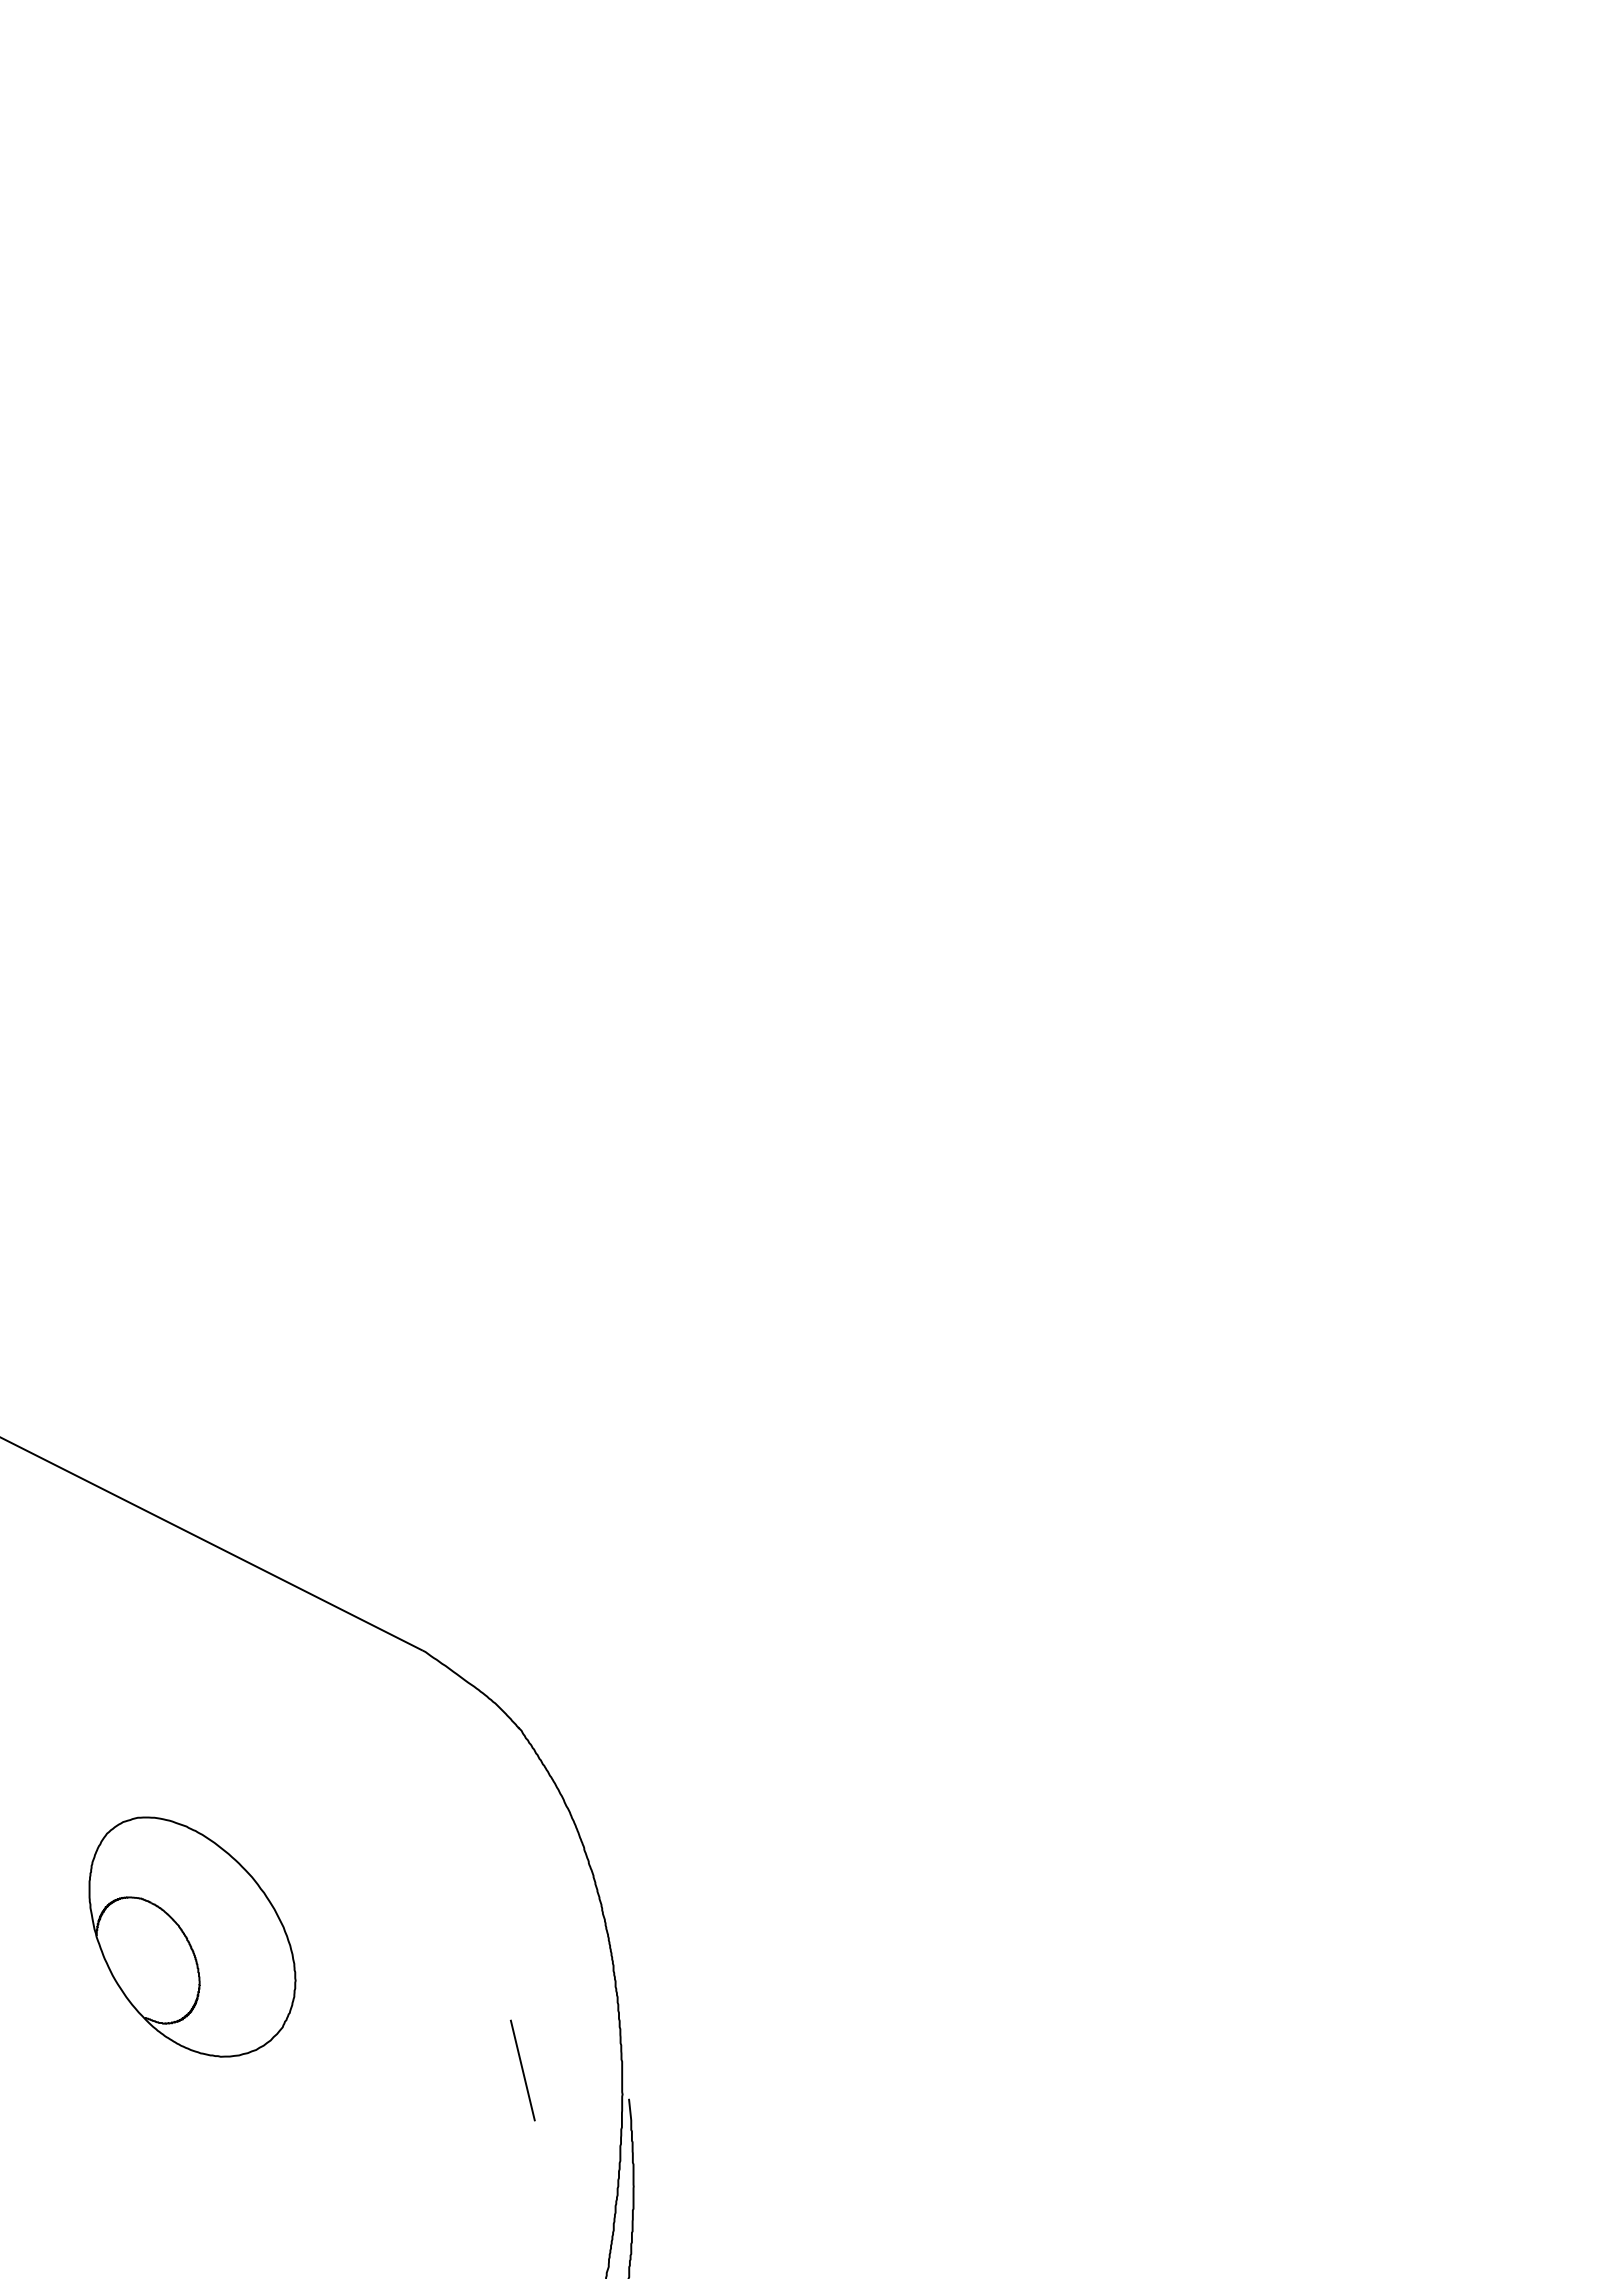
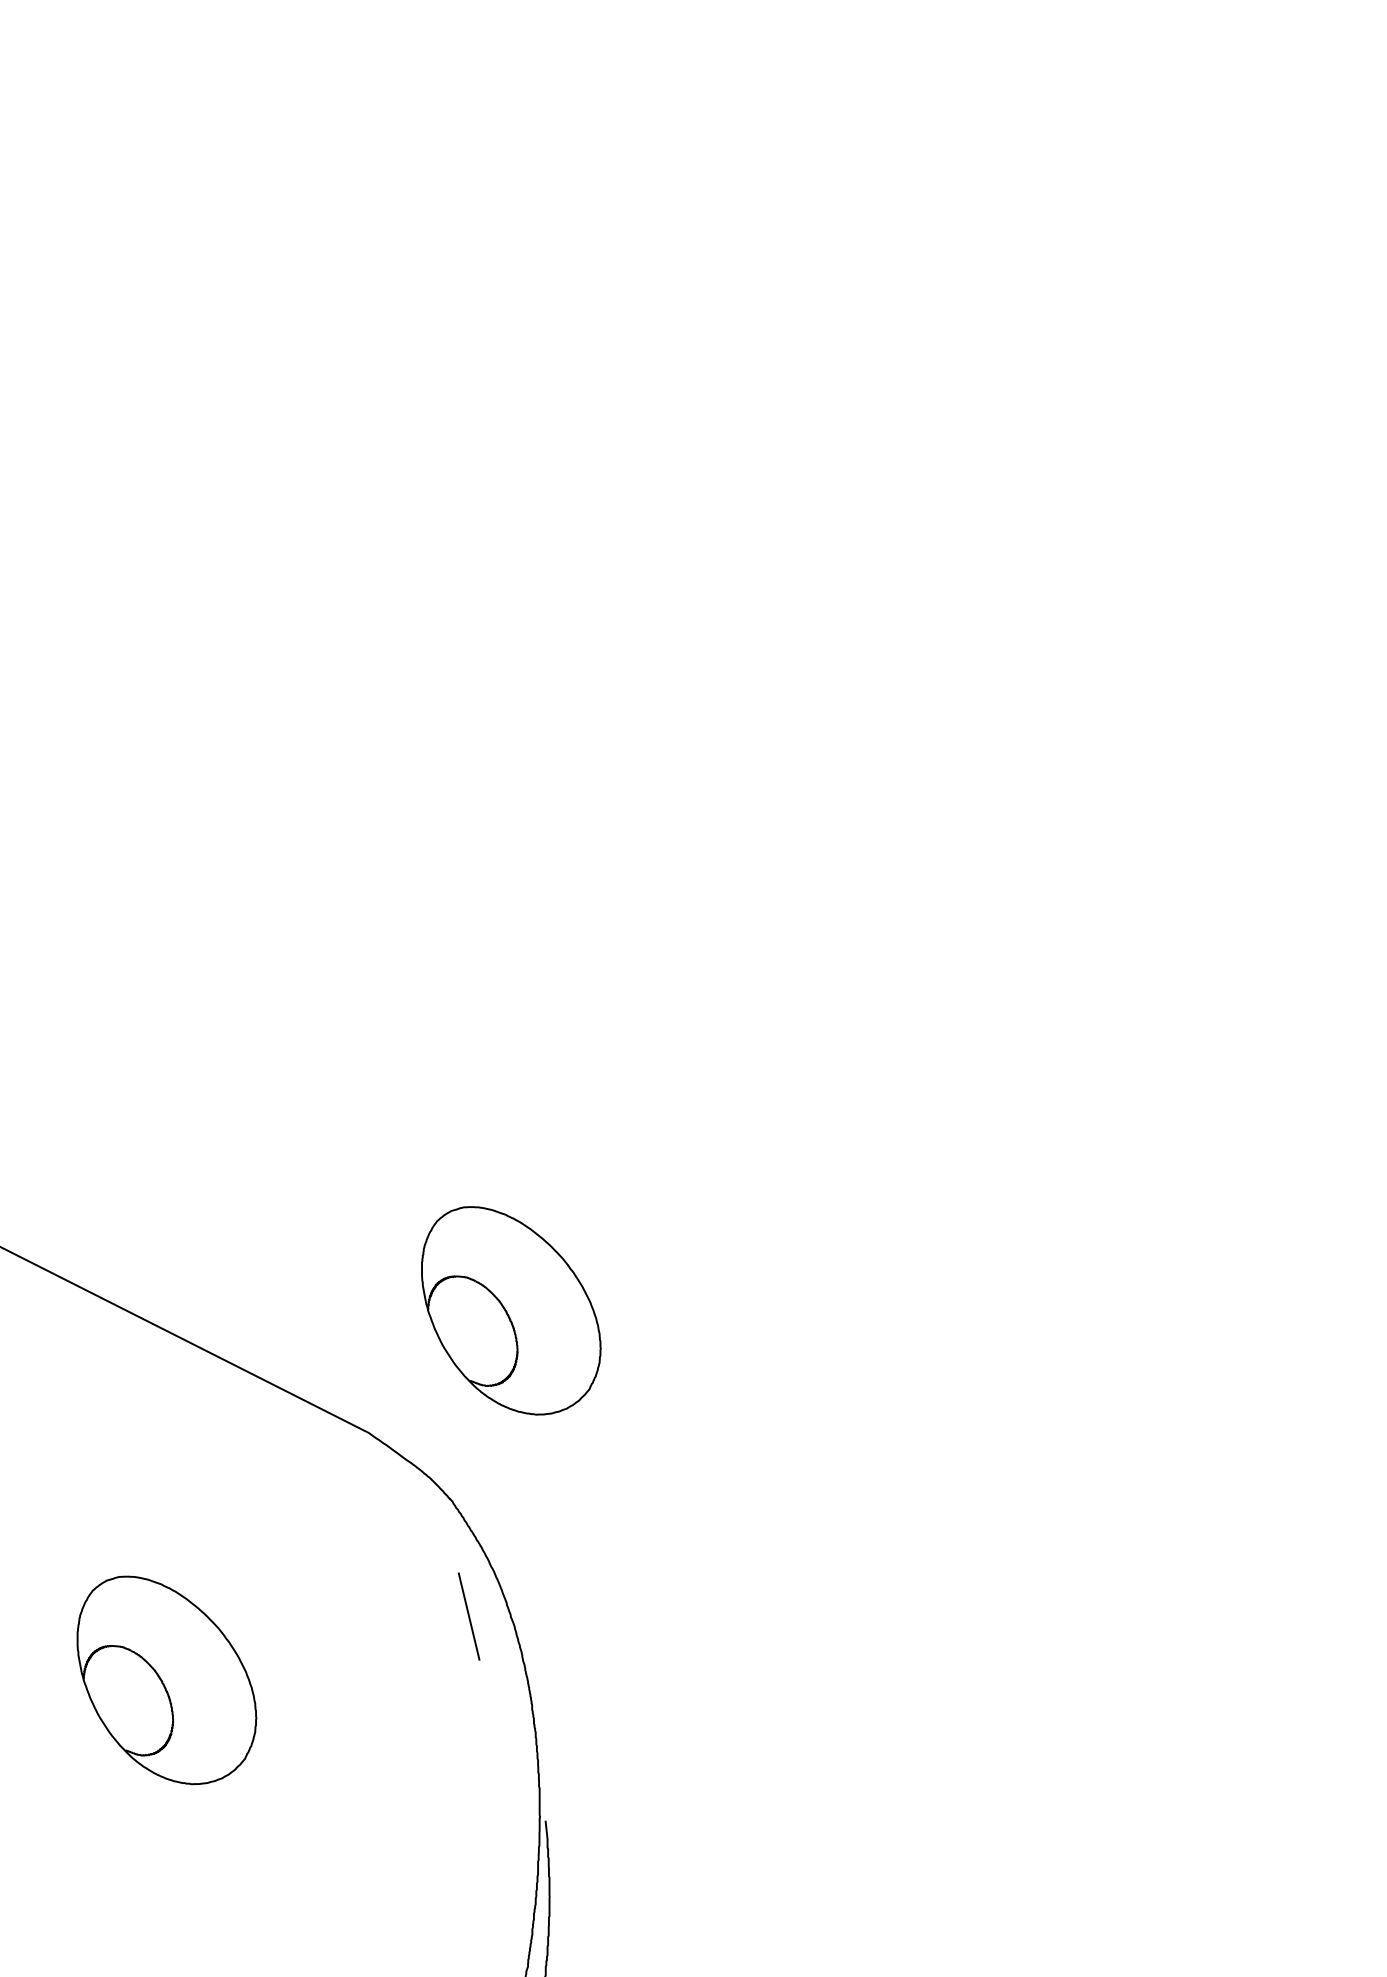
part: (589, 1510) -> (511, 1310), added
line: (522, 2070) -> (468, 1616), moved

